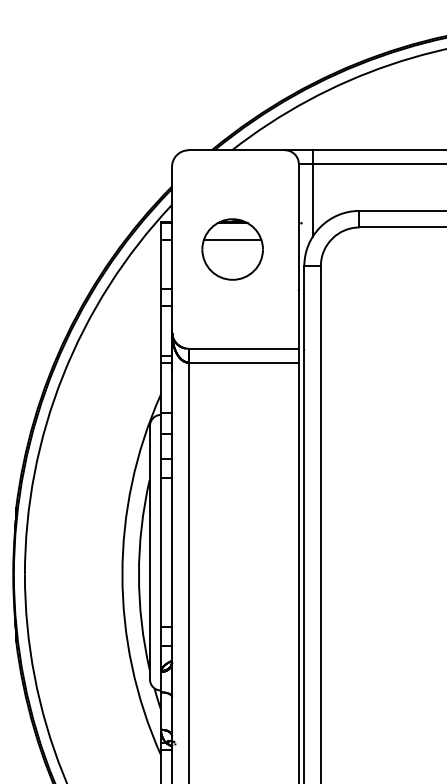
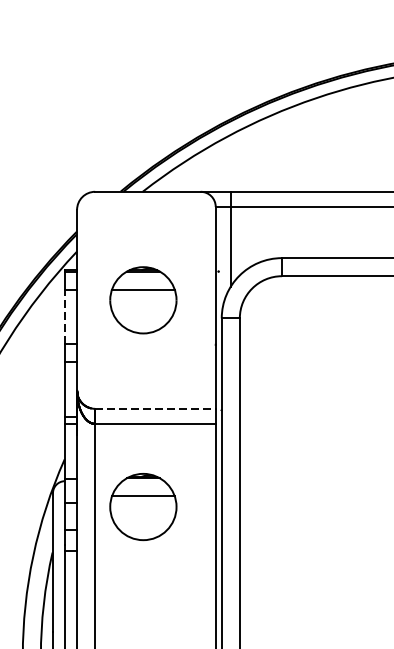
line: (161, 264) -> (65, 316), solid -> dashed
line: (244, 348) -> (156, 408), solid -> dashed
part: (232, 438) -> (143, 506), added

